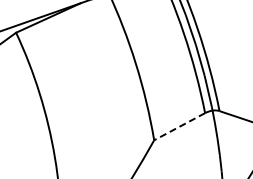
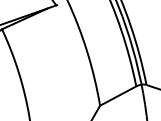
line: (179, 126) -> (118, 95), dashed -> solid

